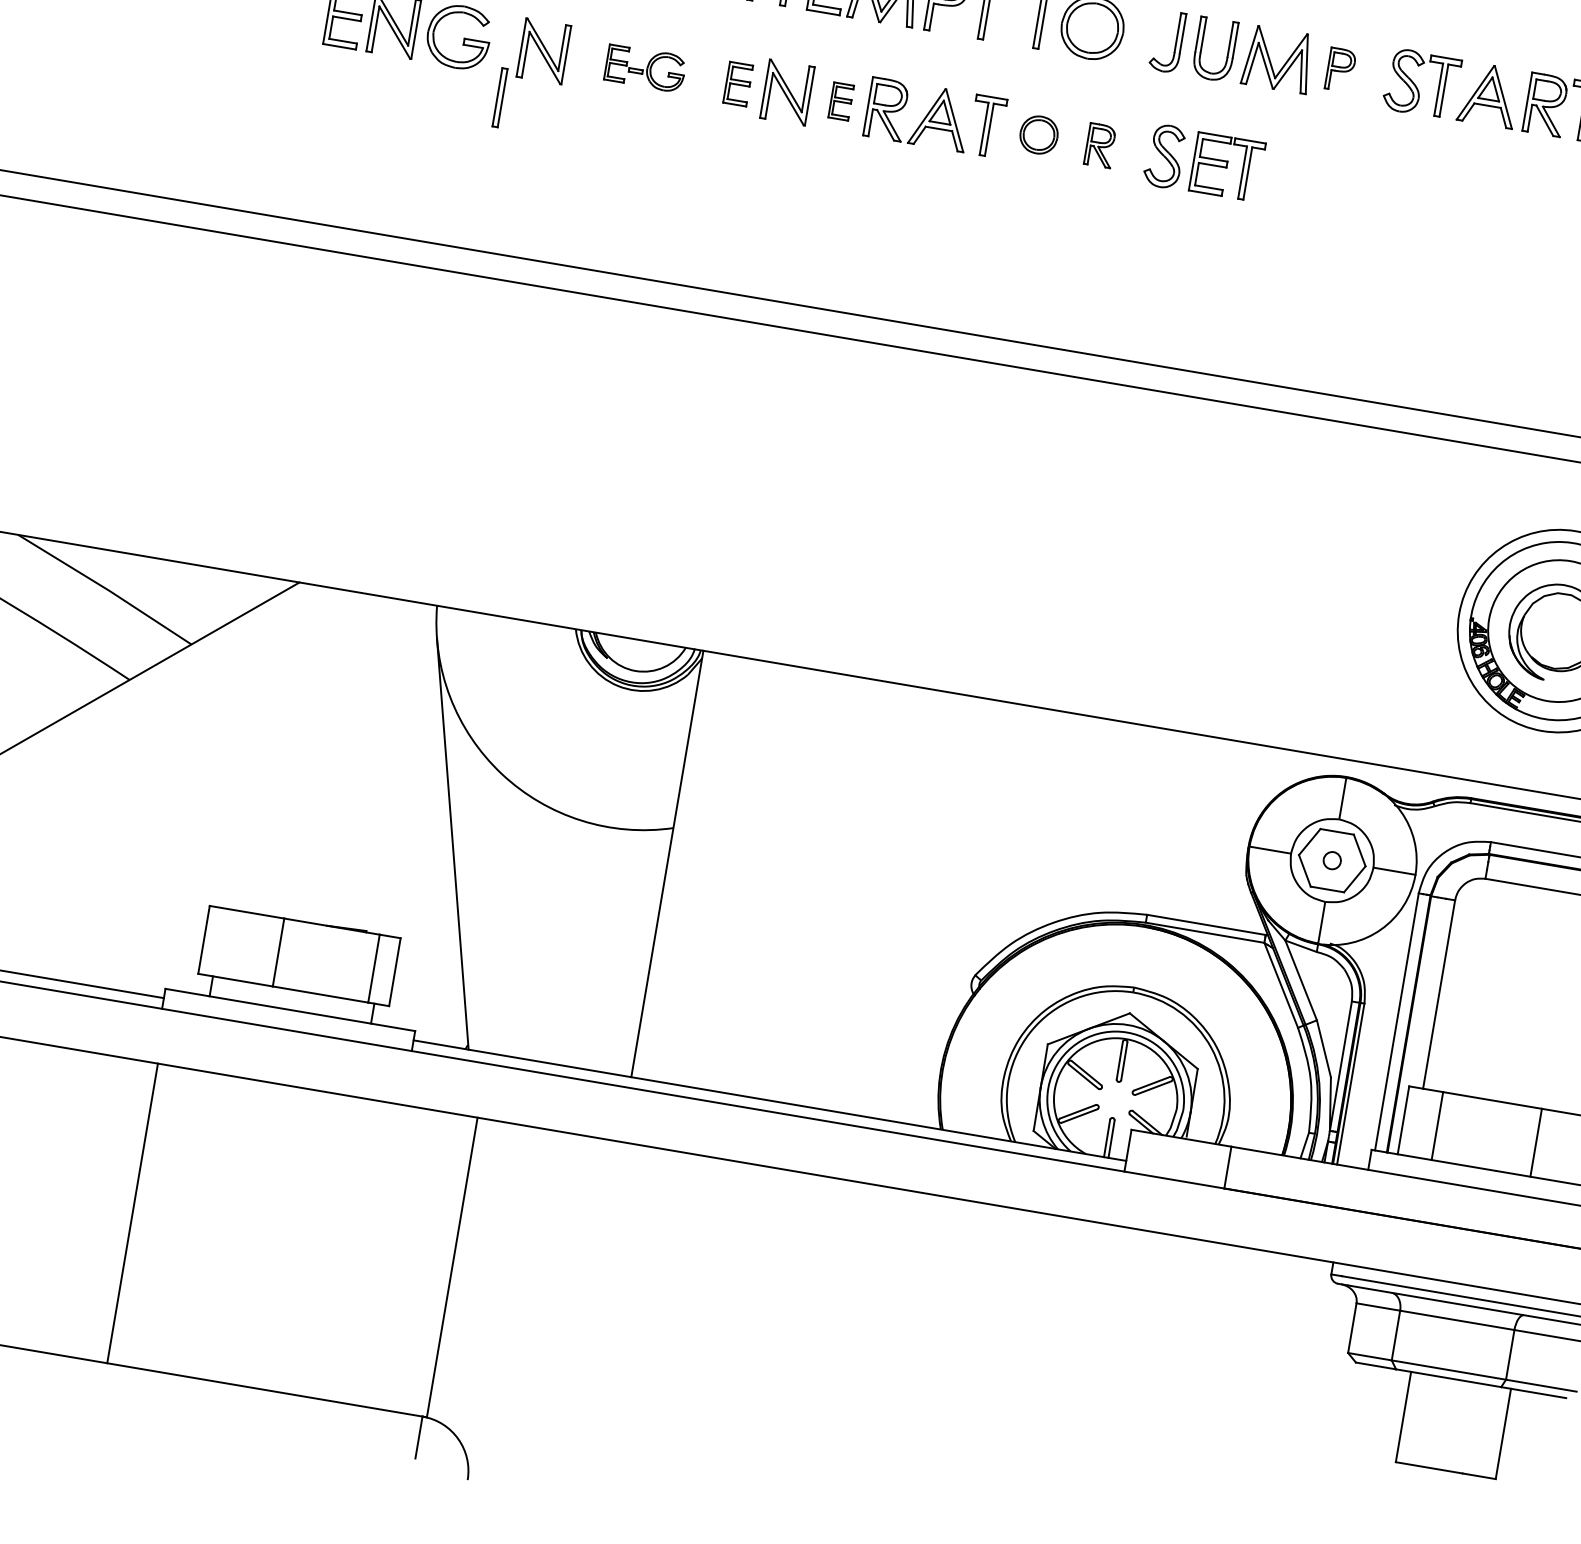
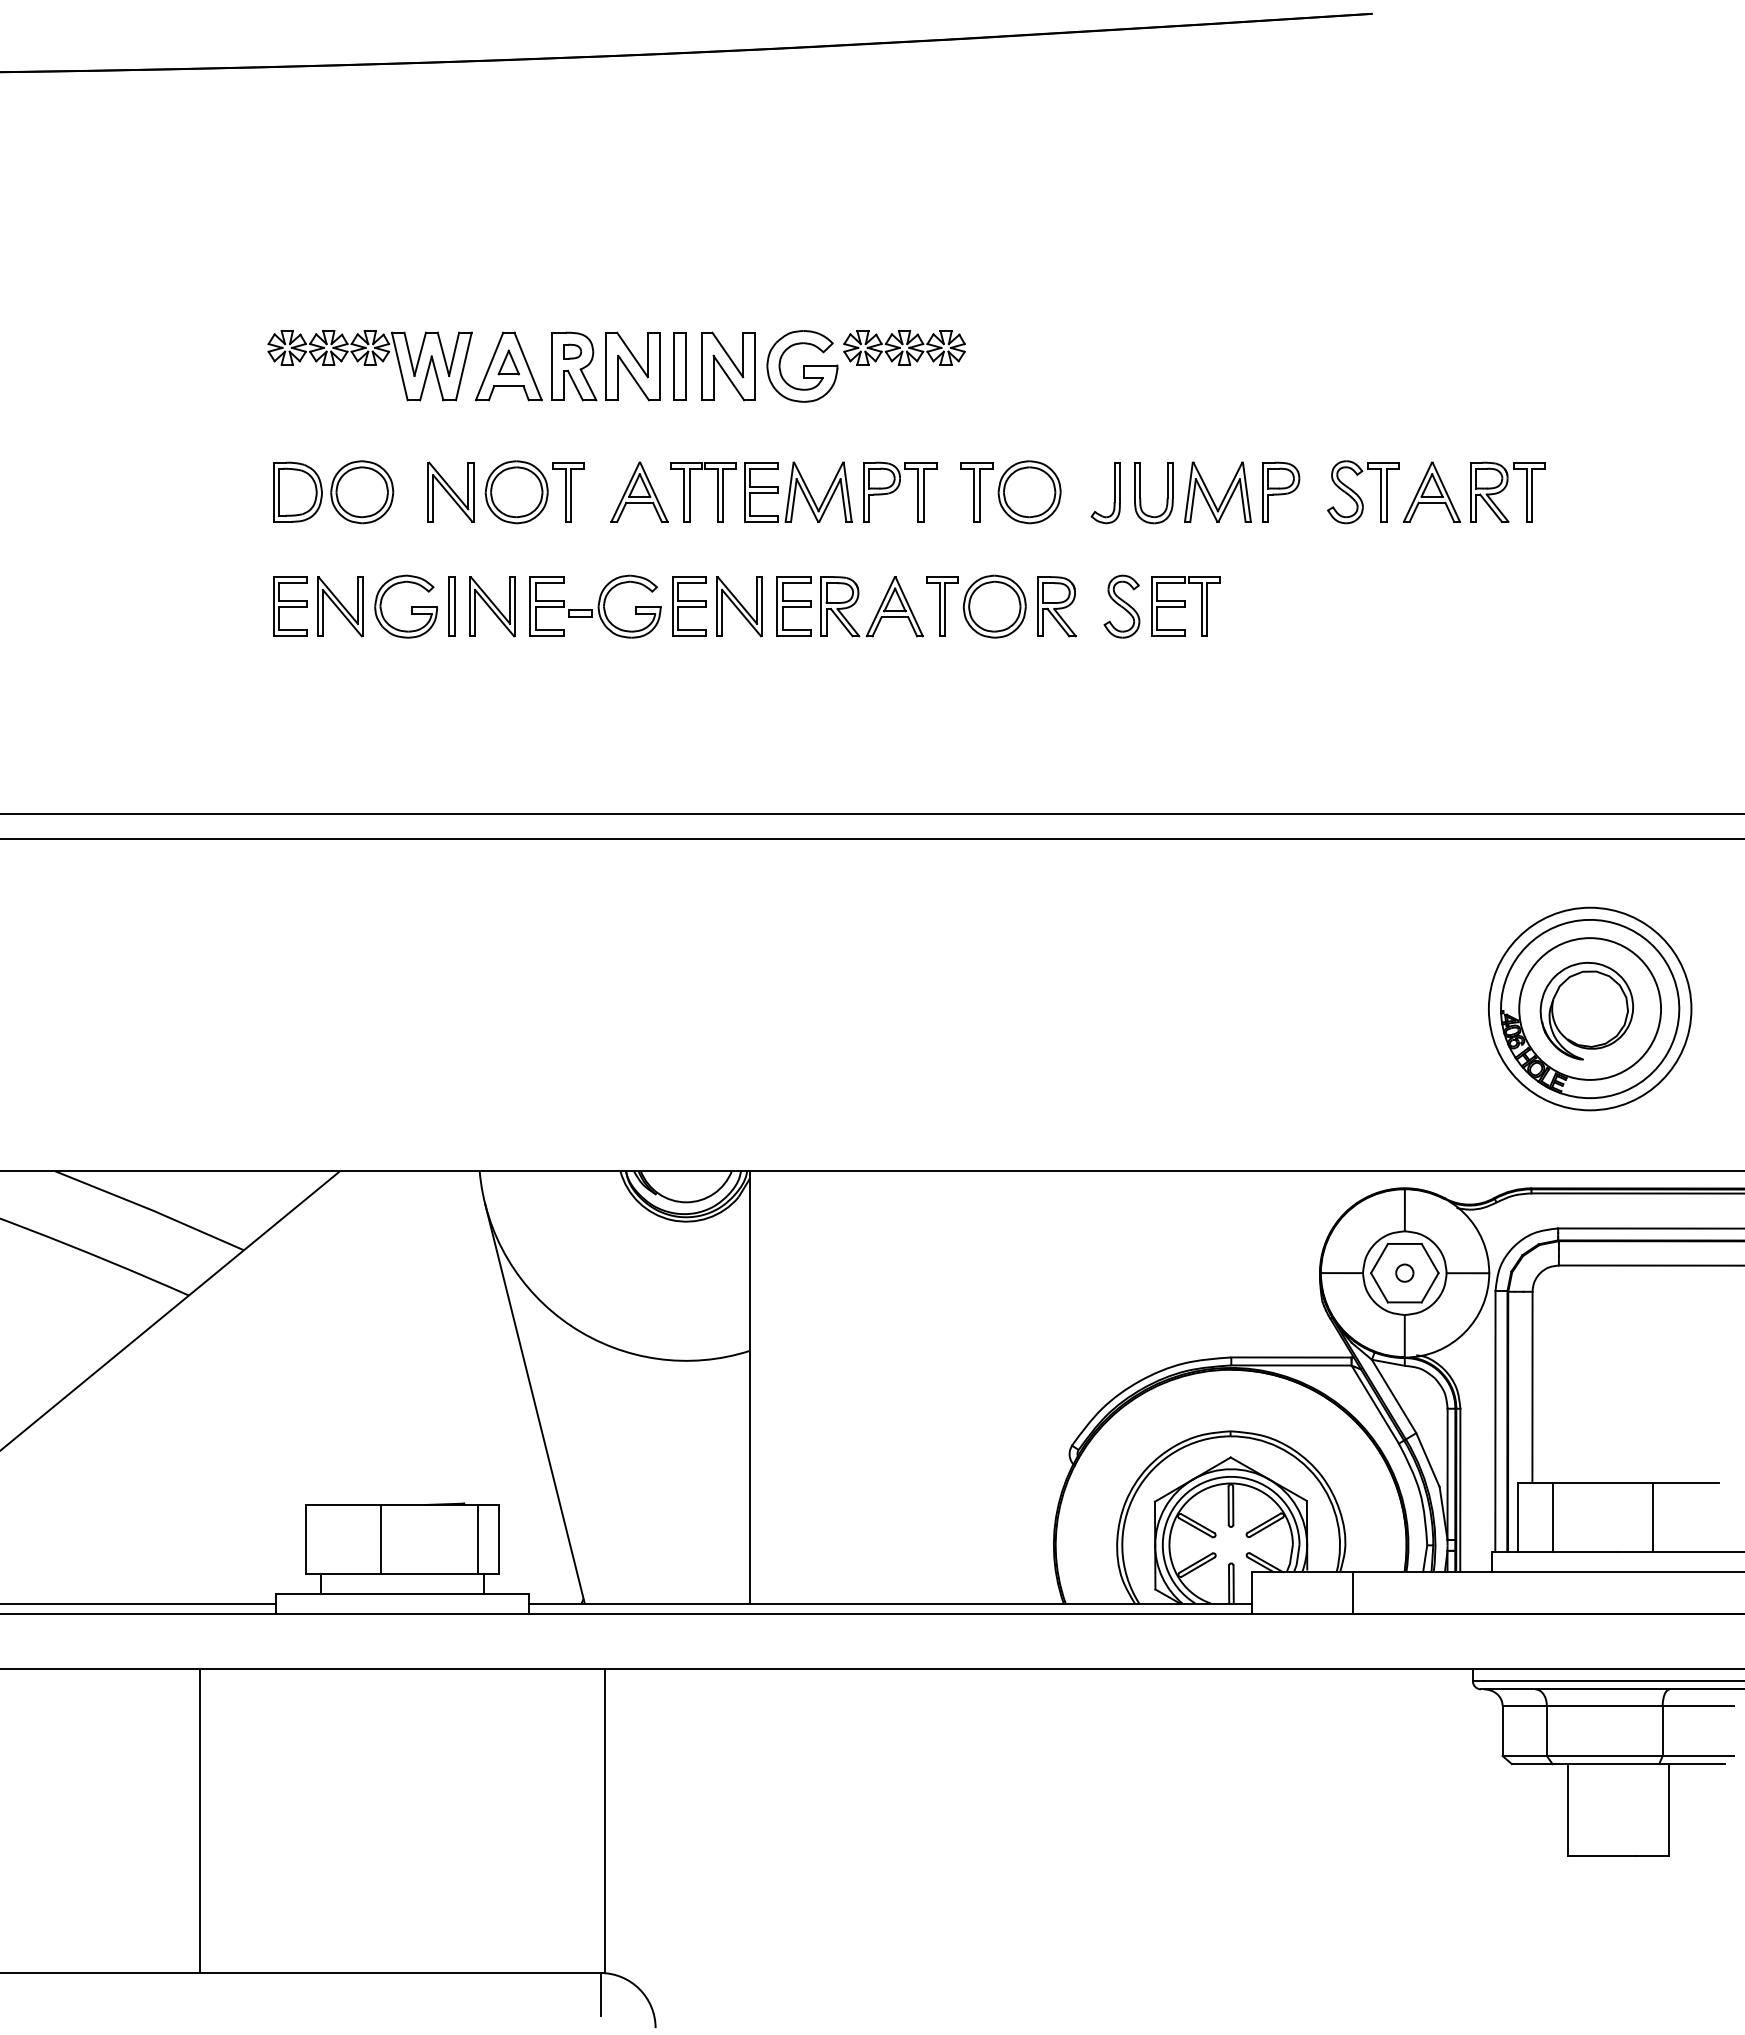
part: (645, 68) -> (595, 606), size x1.67
part: (1341, 69) -> (1281, 491), size x1.43
part: (738, 84) -> (689, 606), size x1.43
part: (499, 97) -> (451, 606), moved
part: (840, 101) -> (793, 606), size x1.67
part: (1038, 134) -> (994, 606), size x1.67
part: (1100, 145) -> (1056, 606), size x1.43
line: (132, 1213) -> (199, 1821), moved

